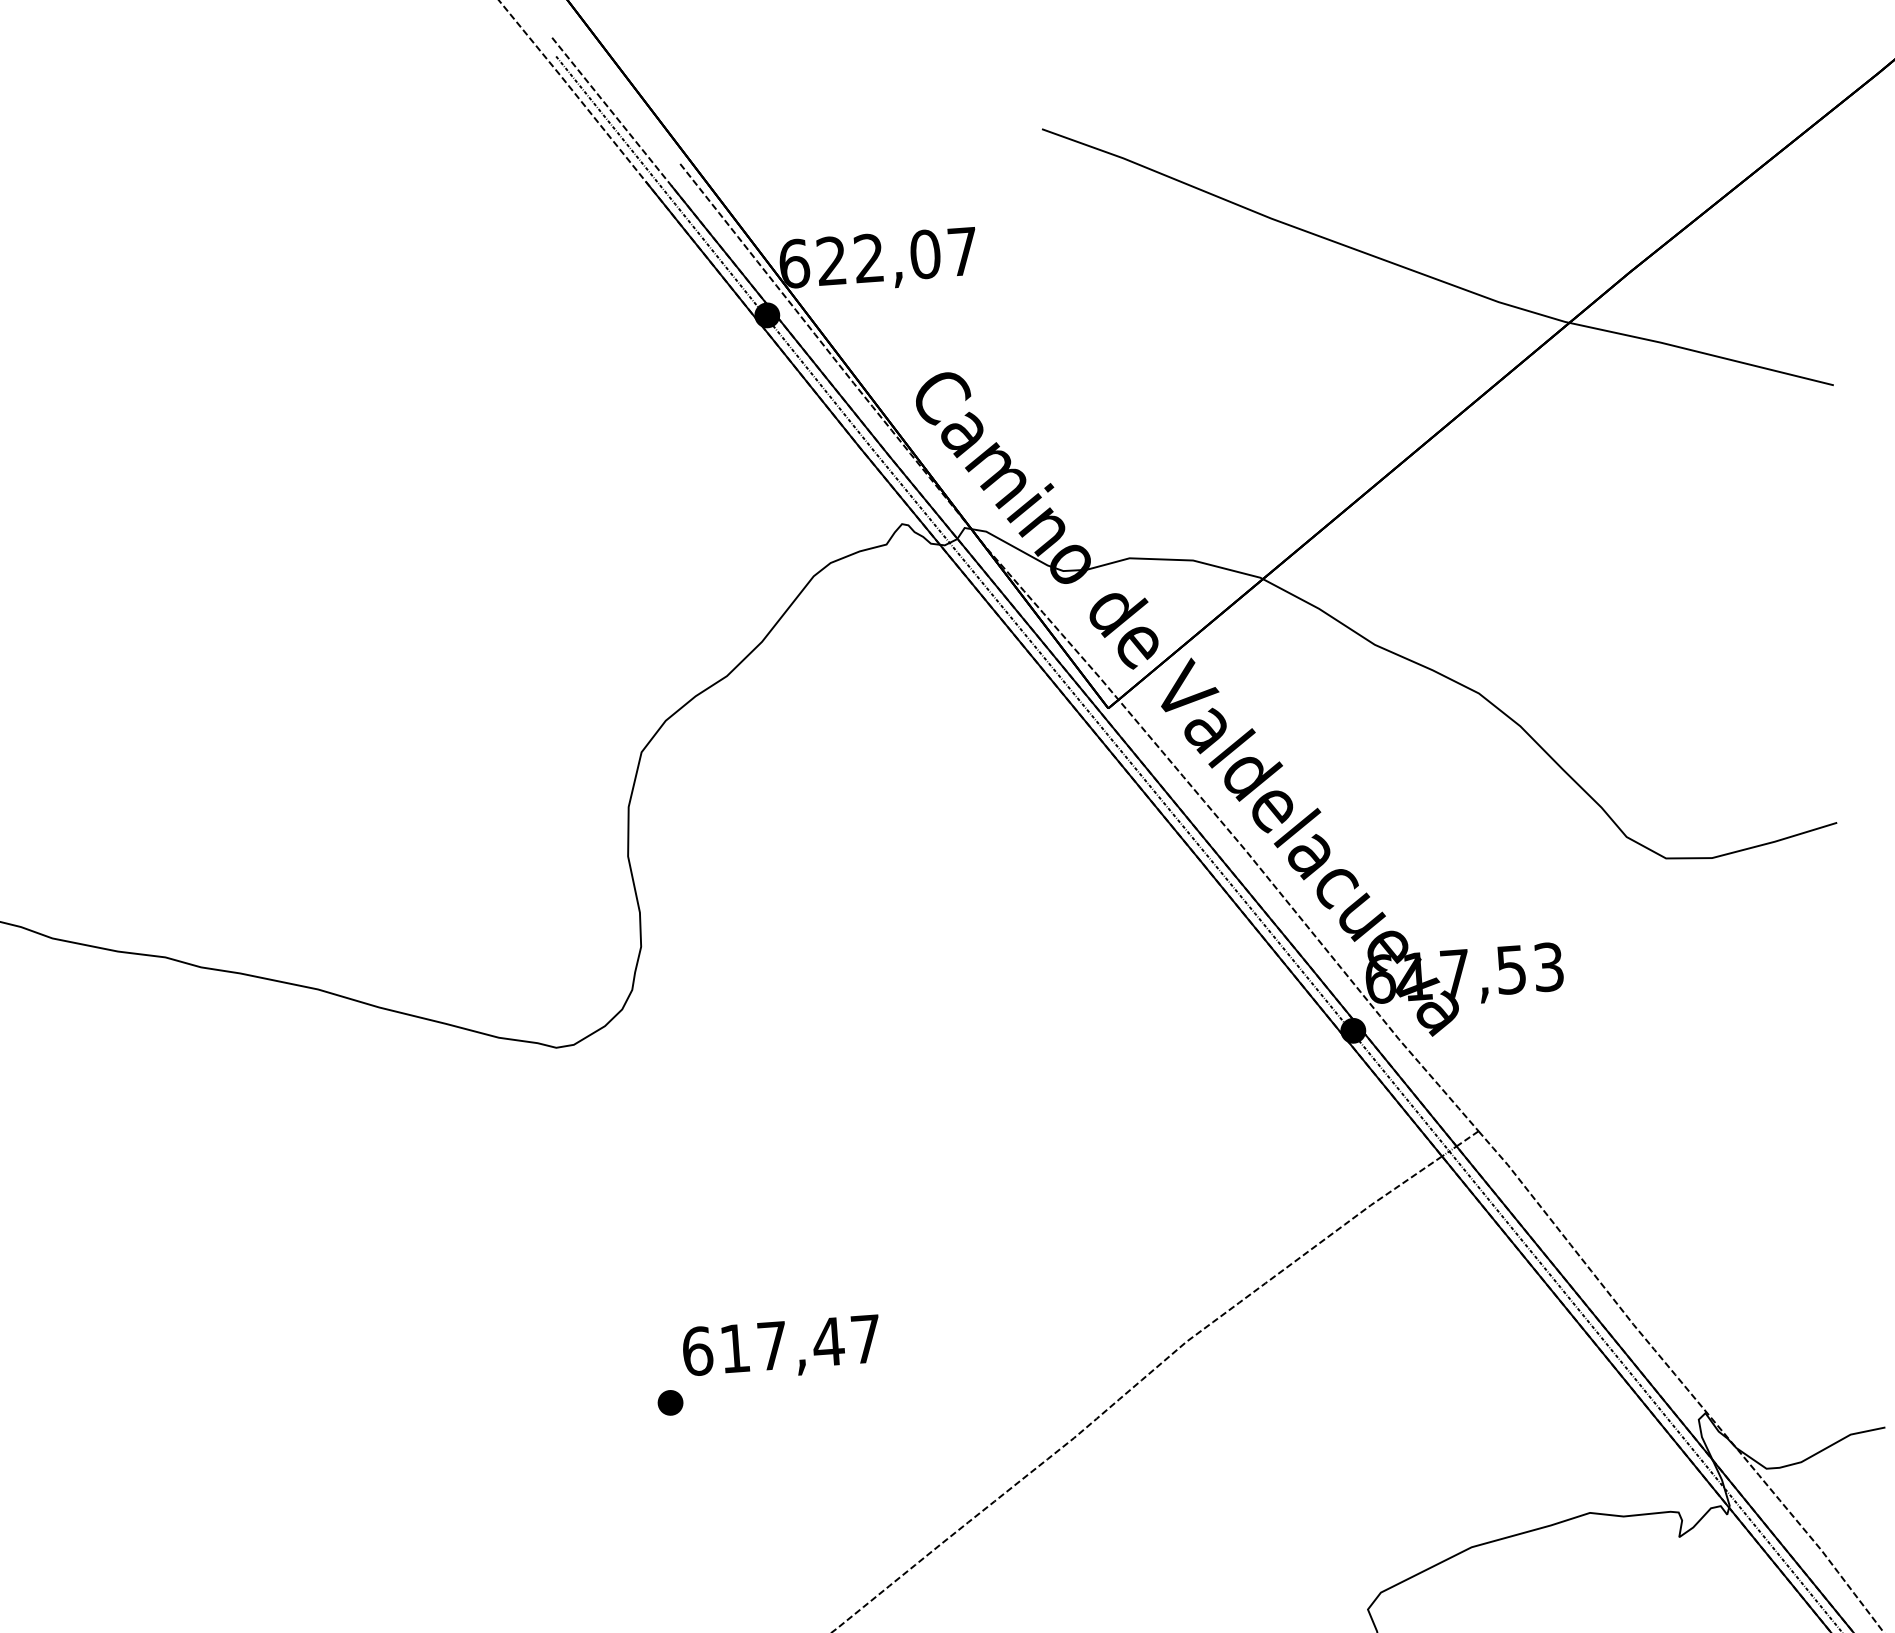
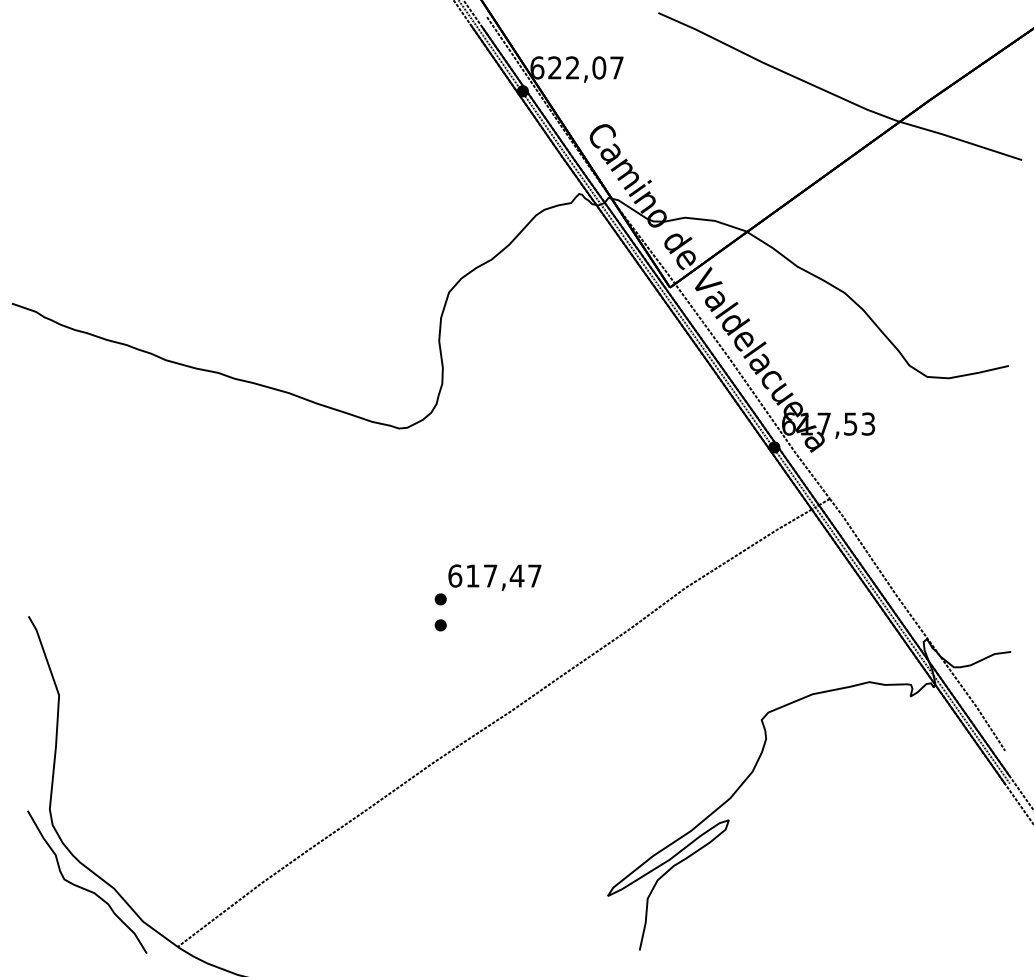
part: (673, 1458) -> (440, 625), added

